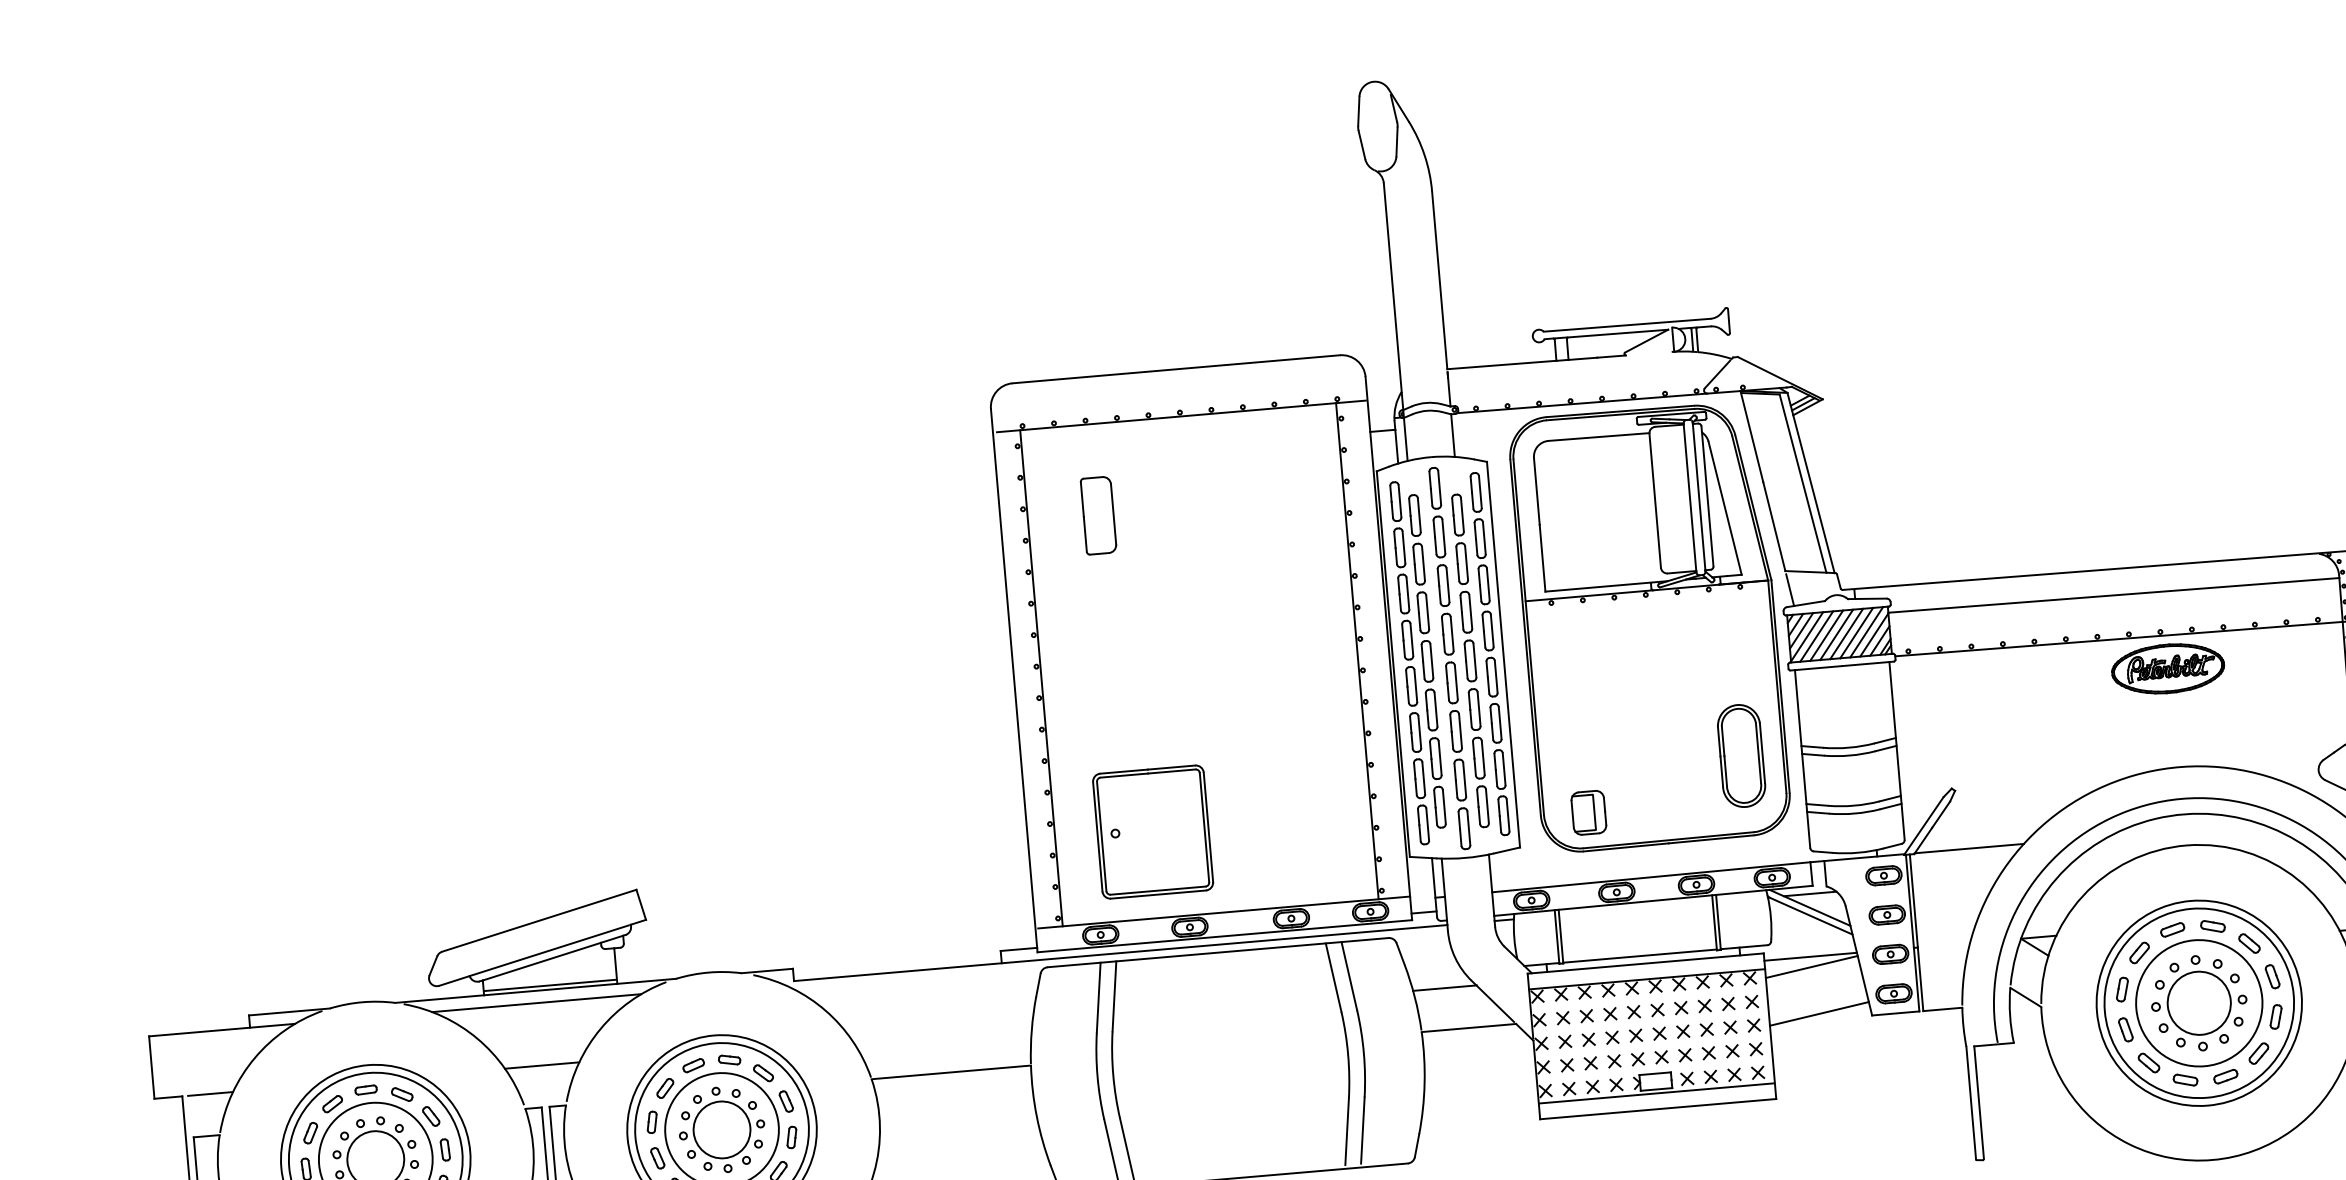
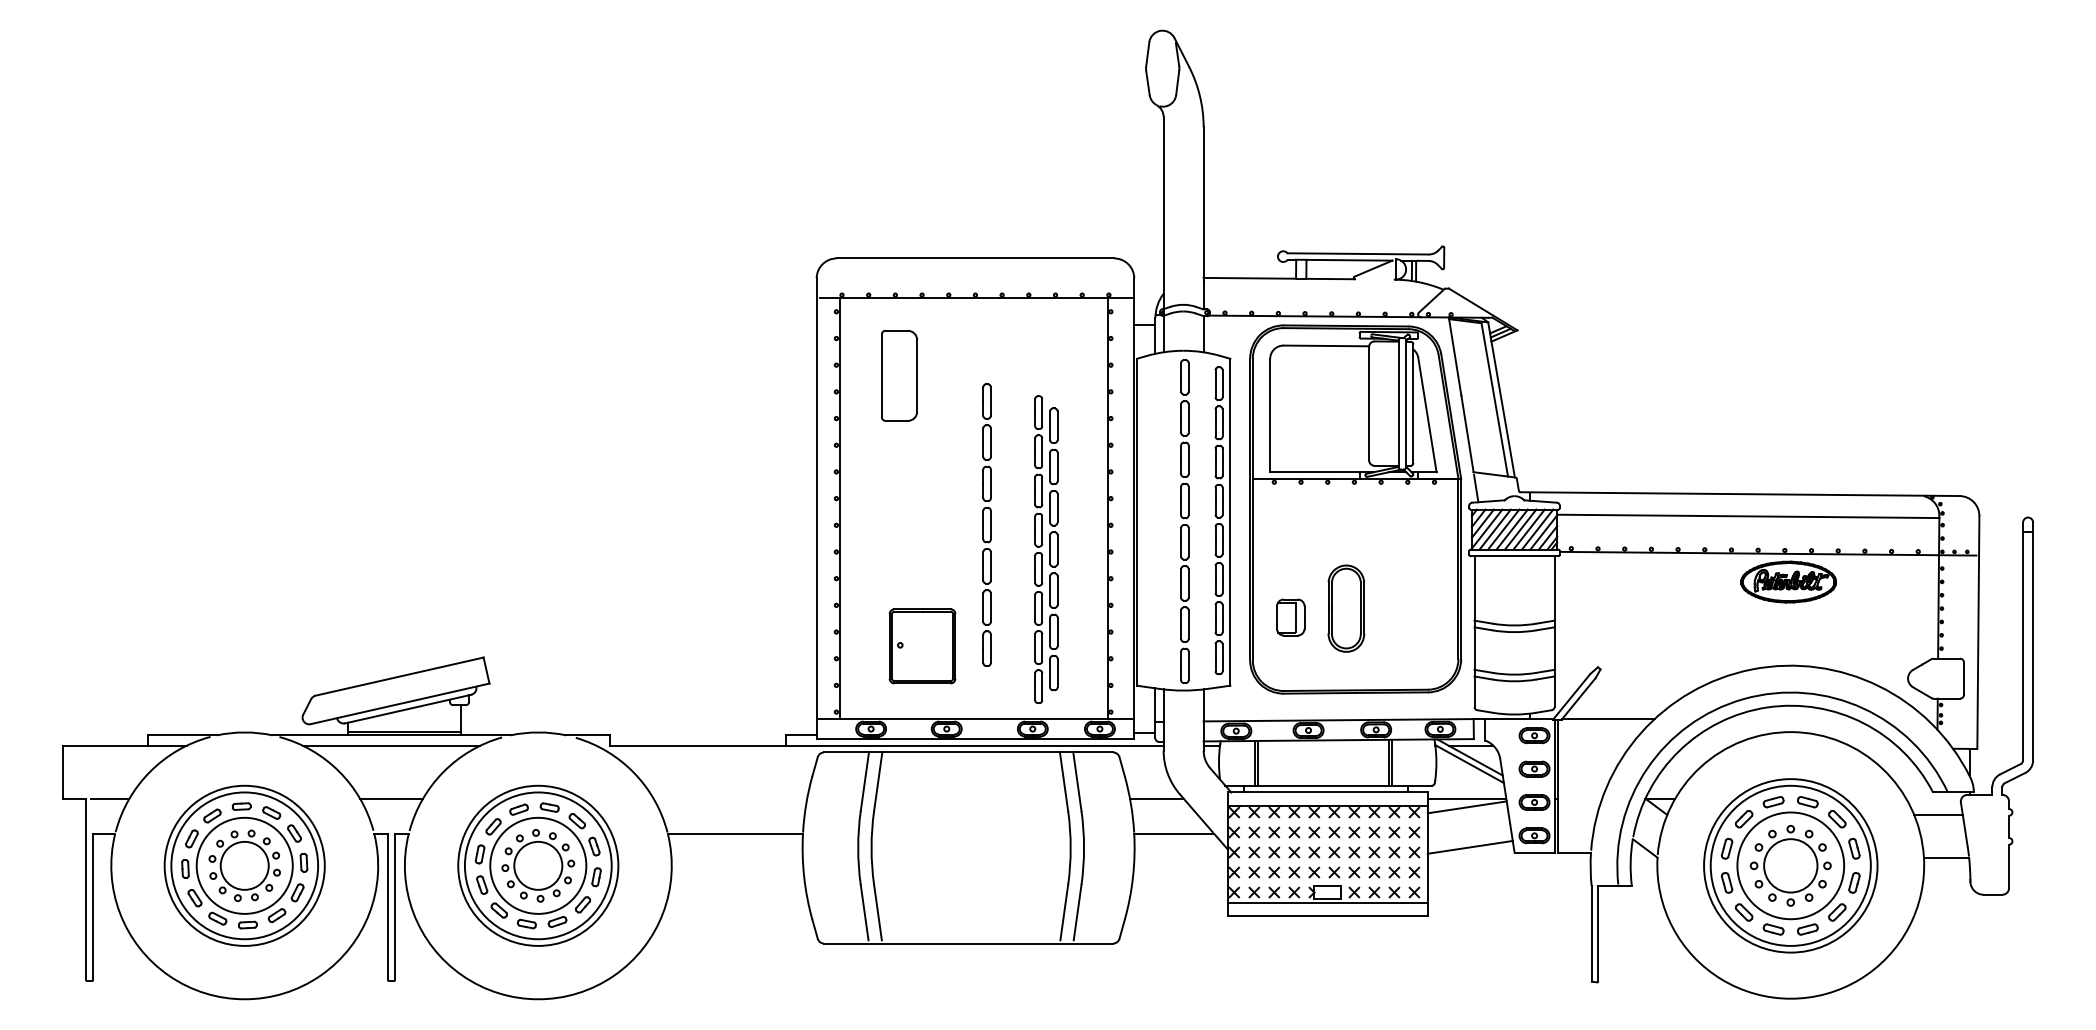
part: (1098, 516) -> (899, 376), size x1.4
part: (1469, 660) -> (986, 524), moved
part: (1418, 662) -> (1046, 549), moved
part: (1741, 755) -> (1346, 608), moved
part: (1588, 812) -> (1290, 617), moved
part: (1152, 832) -> (922, 646), size x0.7

